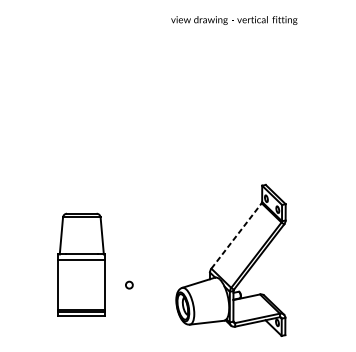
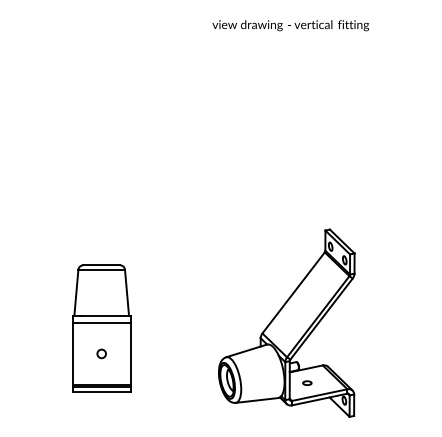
line: (236, 235) -> (293, 292), dashed -> solid
circle: (129, 284) -> (101, 353), moved
part: (247, 308) -> (307, 382), added

